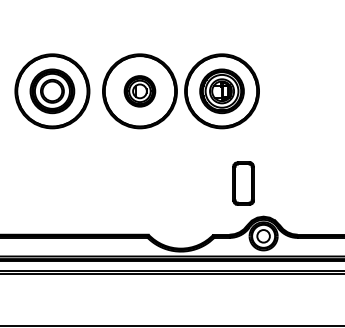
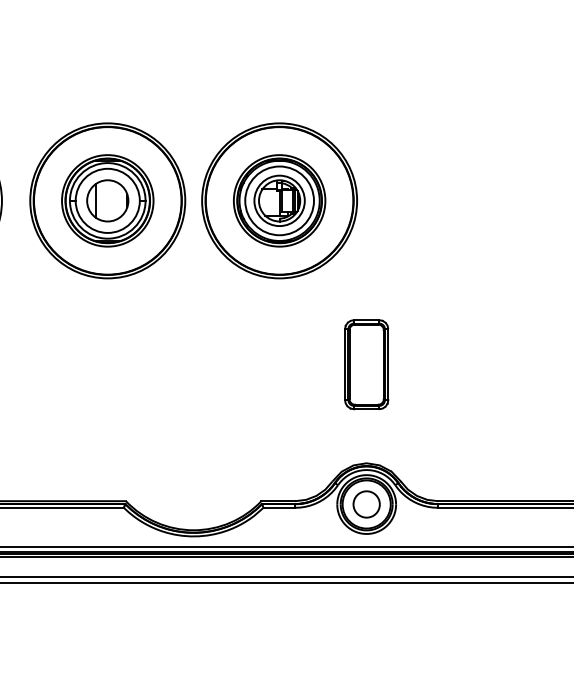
part: (139, 91) -> (106, 201), size x1.43
part: (243, 183) -> (366, 364), moved

